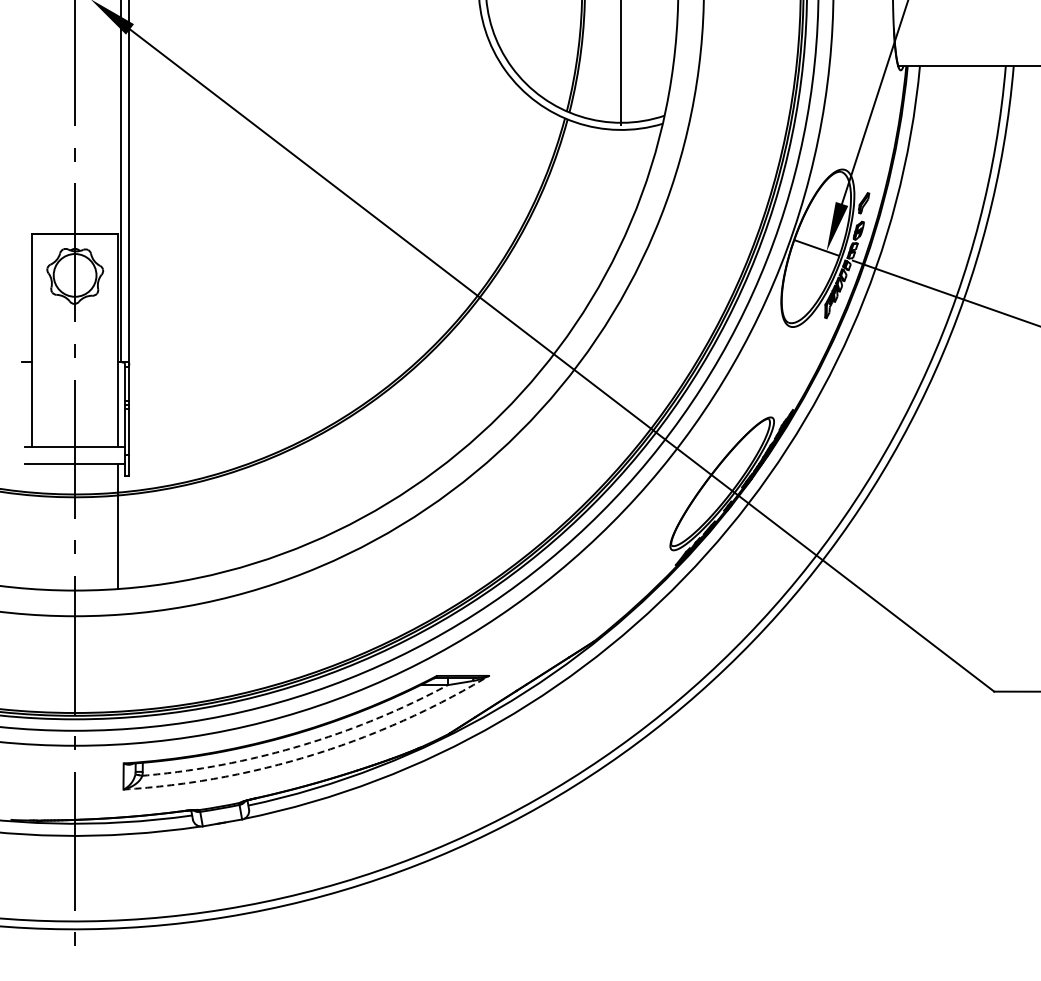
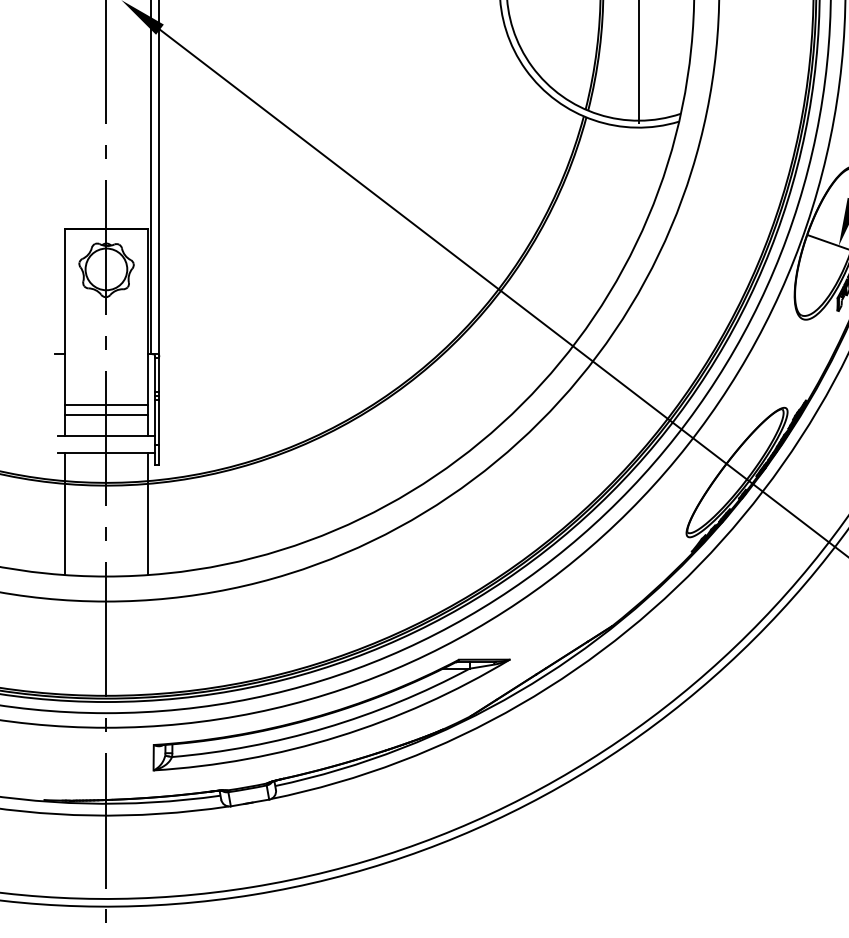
line: (74, 414) -> (105, 404), added
line: (74, 424) -> (105, 414), added
line: (32, 526) -> (64, 514), added
arc: (299, 746) -> (325, 728), dashed -> solid
arc: (313, 754) -> (338, 736), dashed -> solid

